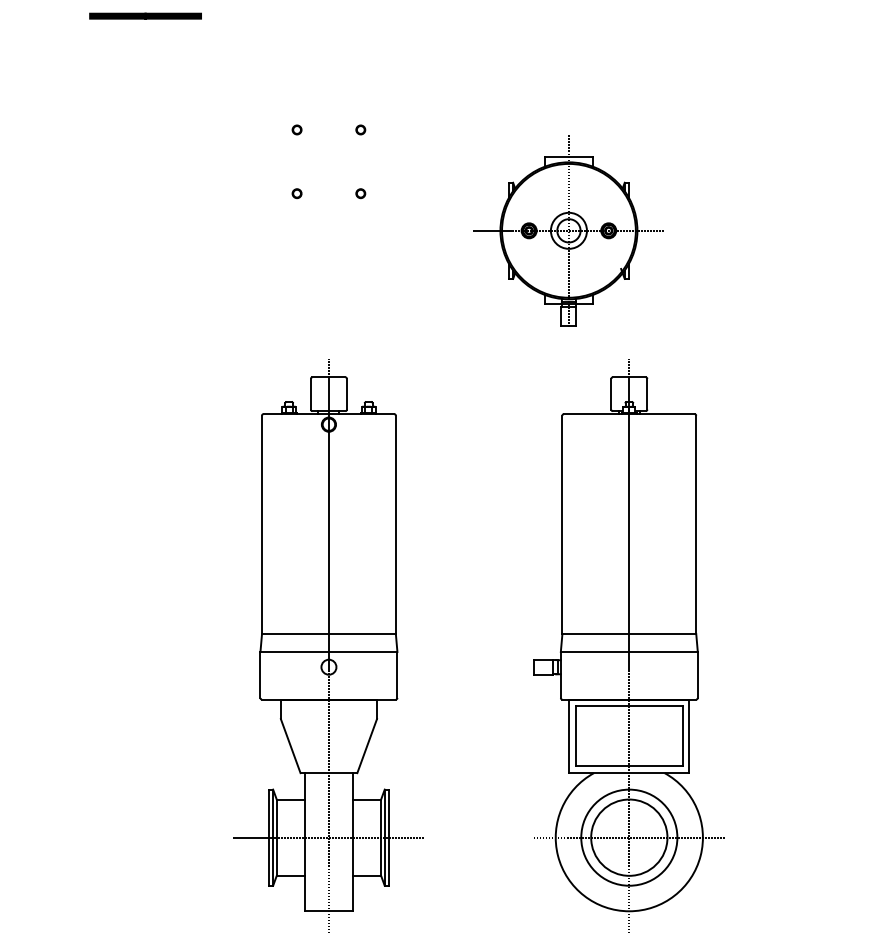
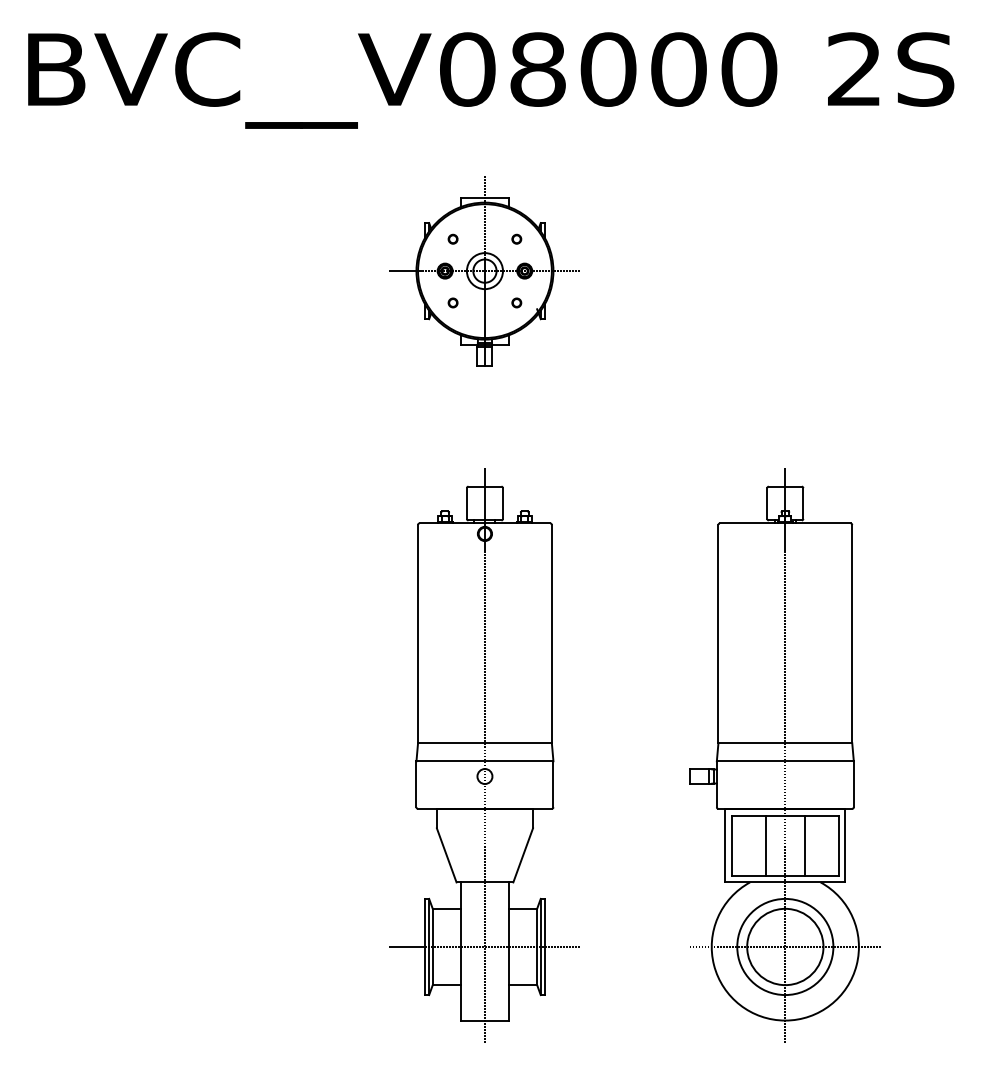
part: (568, 231) -> (484, 271), moved
line: (609, 736) -> (765, 845), added
line: (648, 736) -> (804, 845), added

